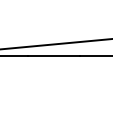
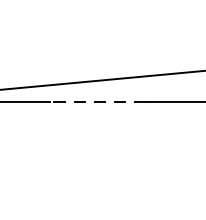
line: (53, 56) -> (97, 102), solid -> dashed

